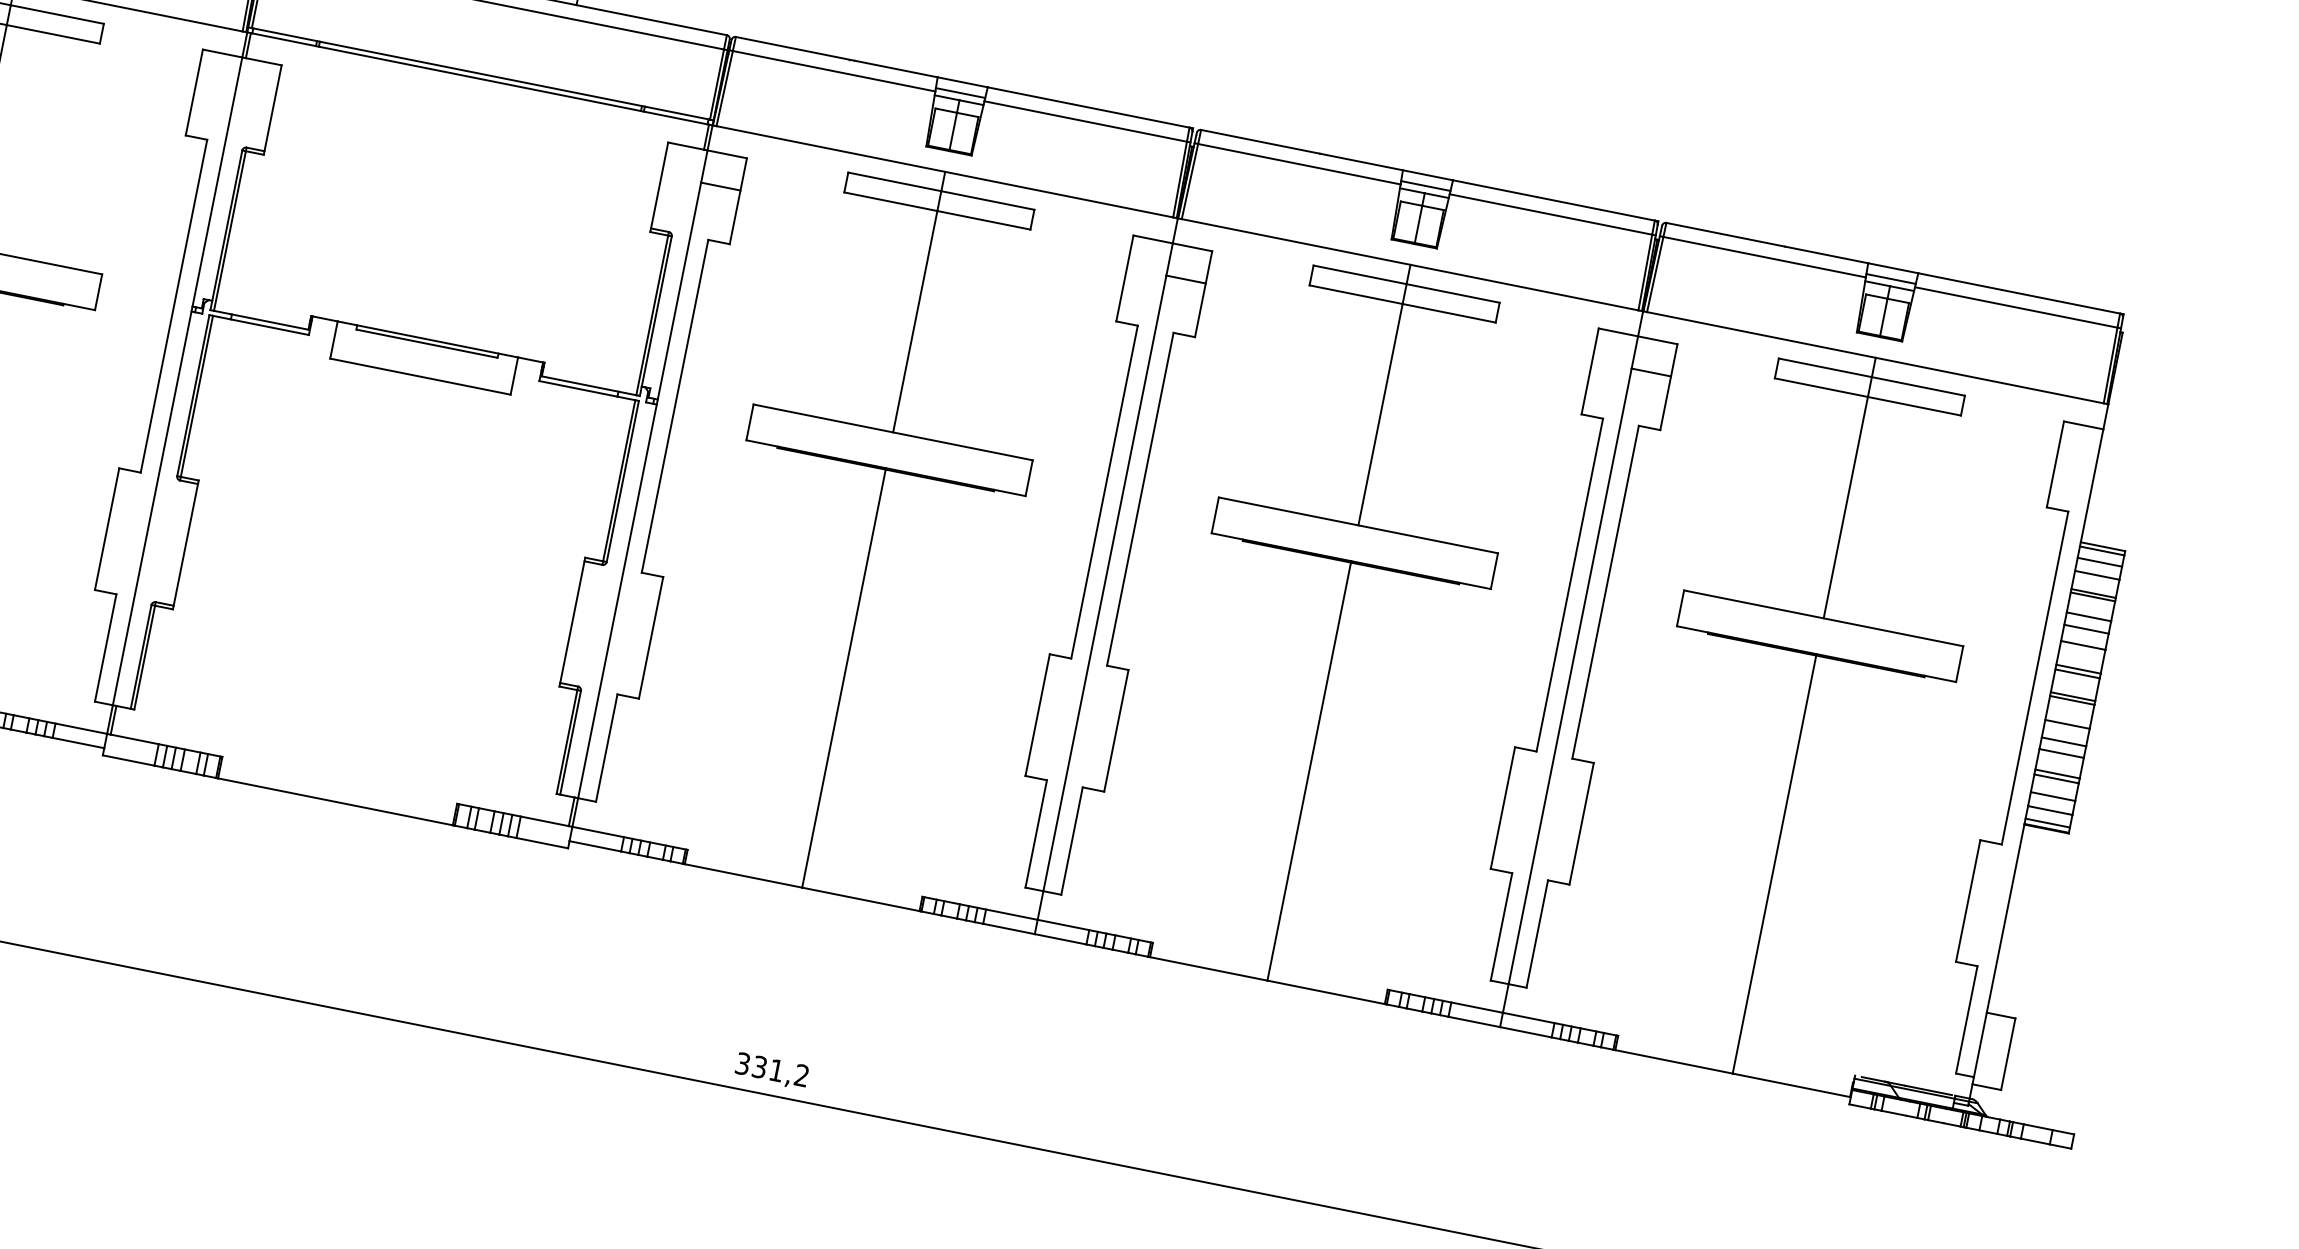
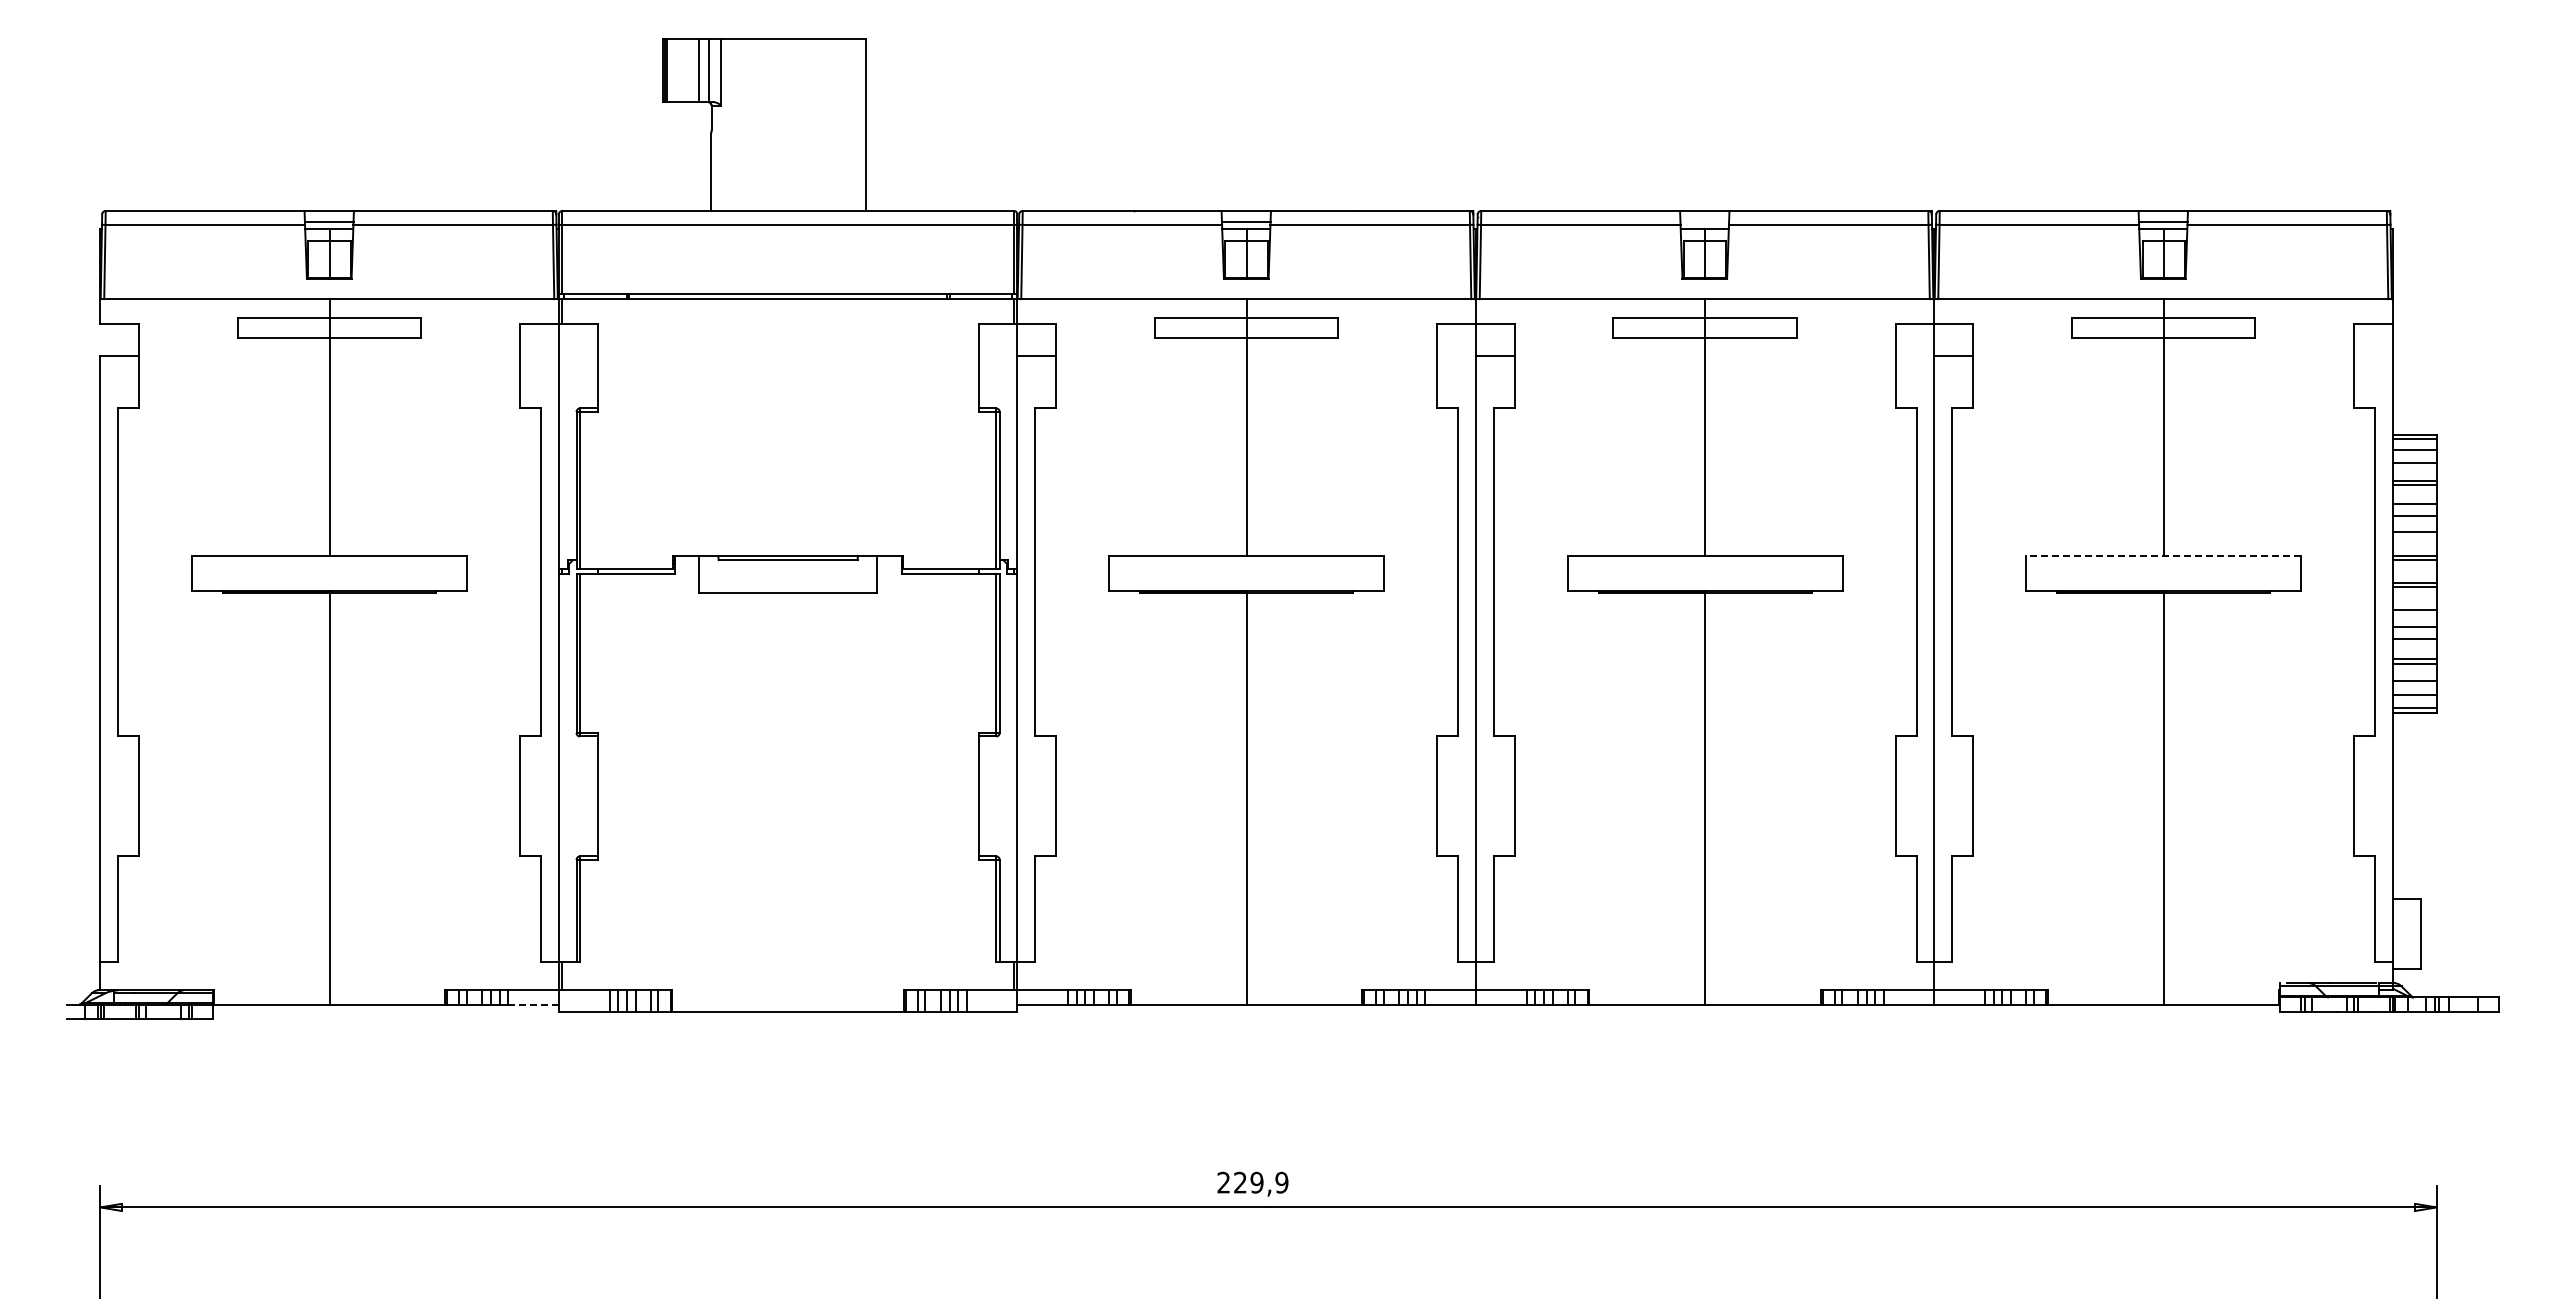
line: (1425, 185) -> (1704, 221), removed
line: (1823, 617) -> (2163, 555), solid -> dashed
line: (78, 743) -> (533, 1004), solid -> dashed
text: (772, 1069) -> (1252, 1182), 331,2 -> 229,9

